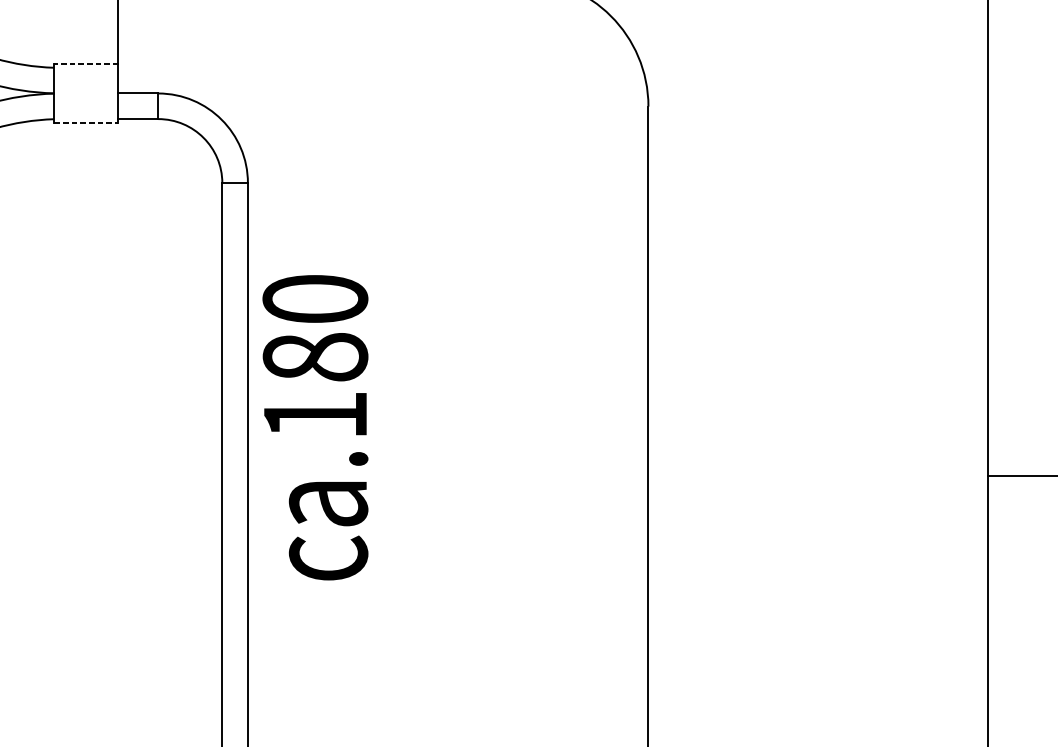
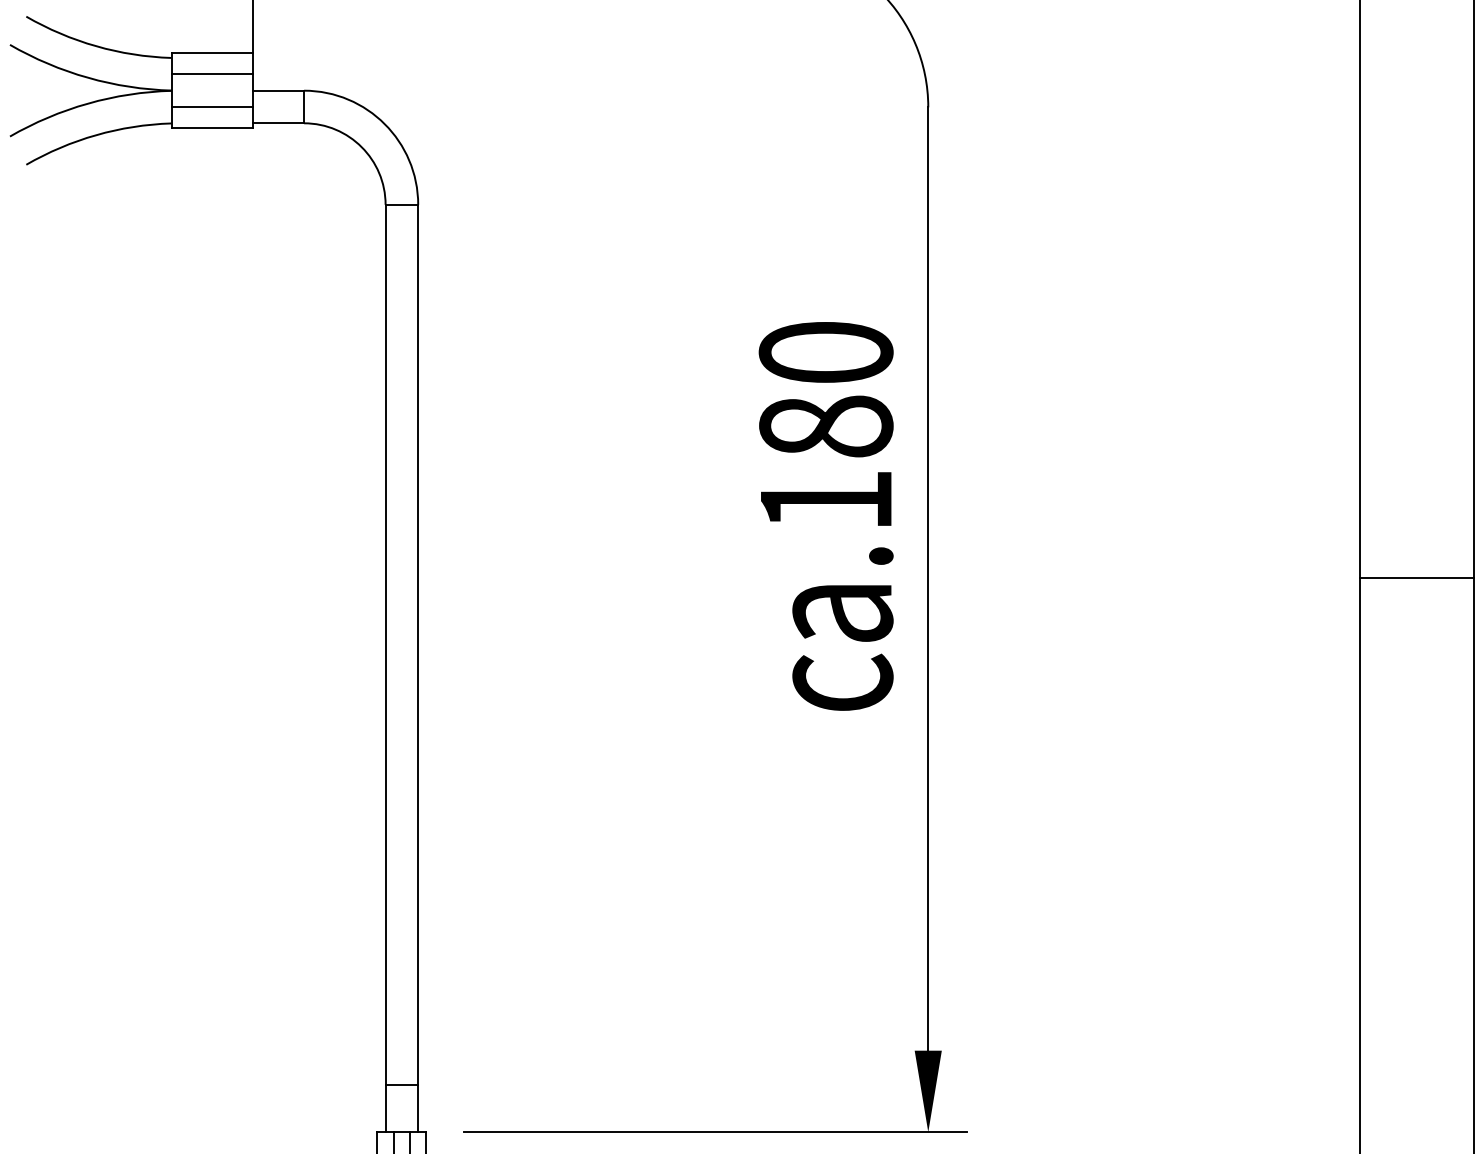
line: (86, 64) -> (212, 53), dashed -> solid
line: (86, 80) -> (212, 74), added
line: (86, 106) -> (212, 107), added
line: (86, 123) -> (212, 128), dashed -> solid
text: (314, 427) -> (825, 516), moved

